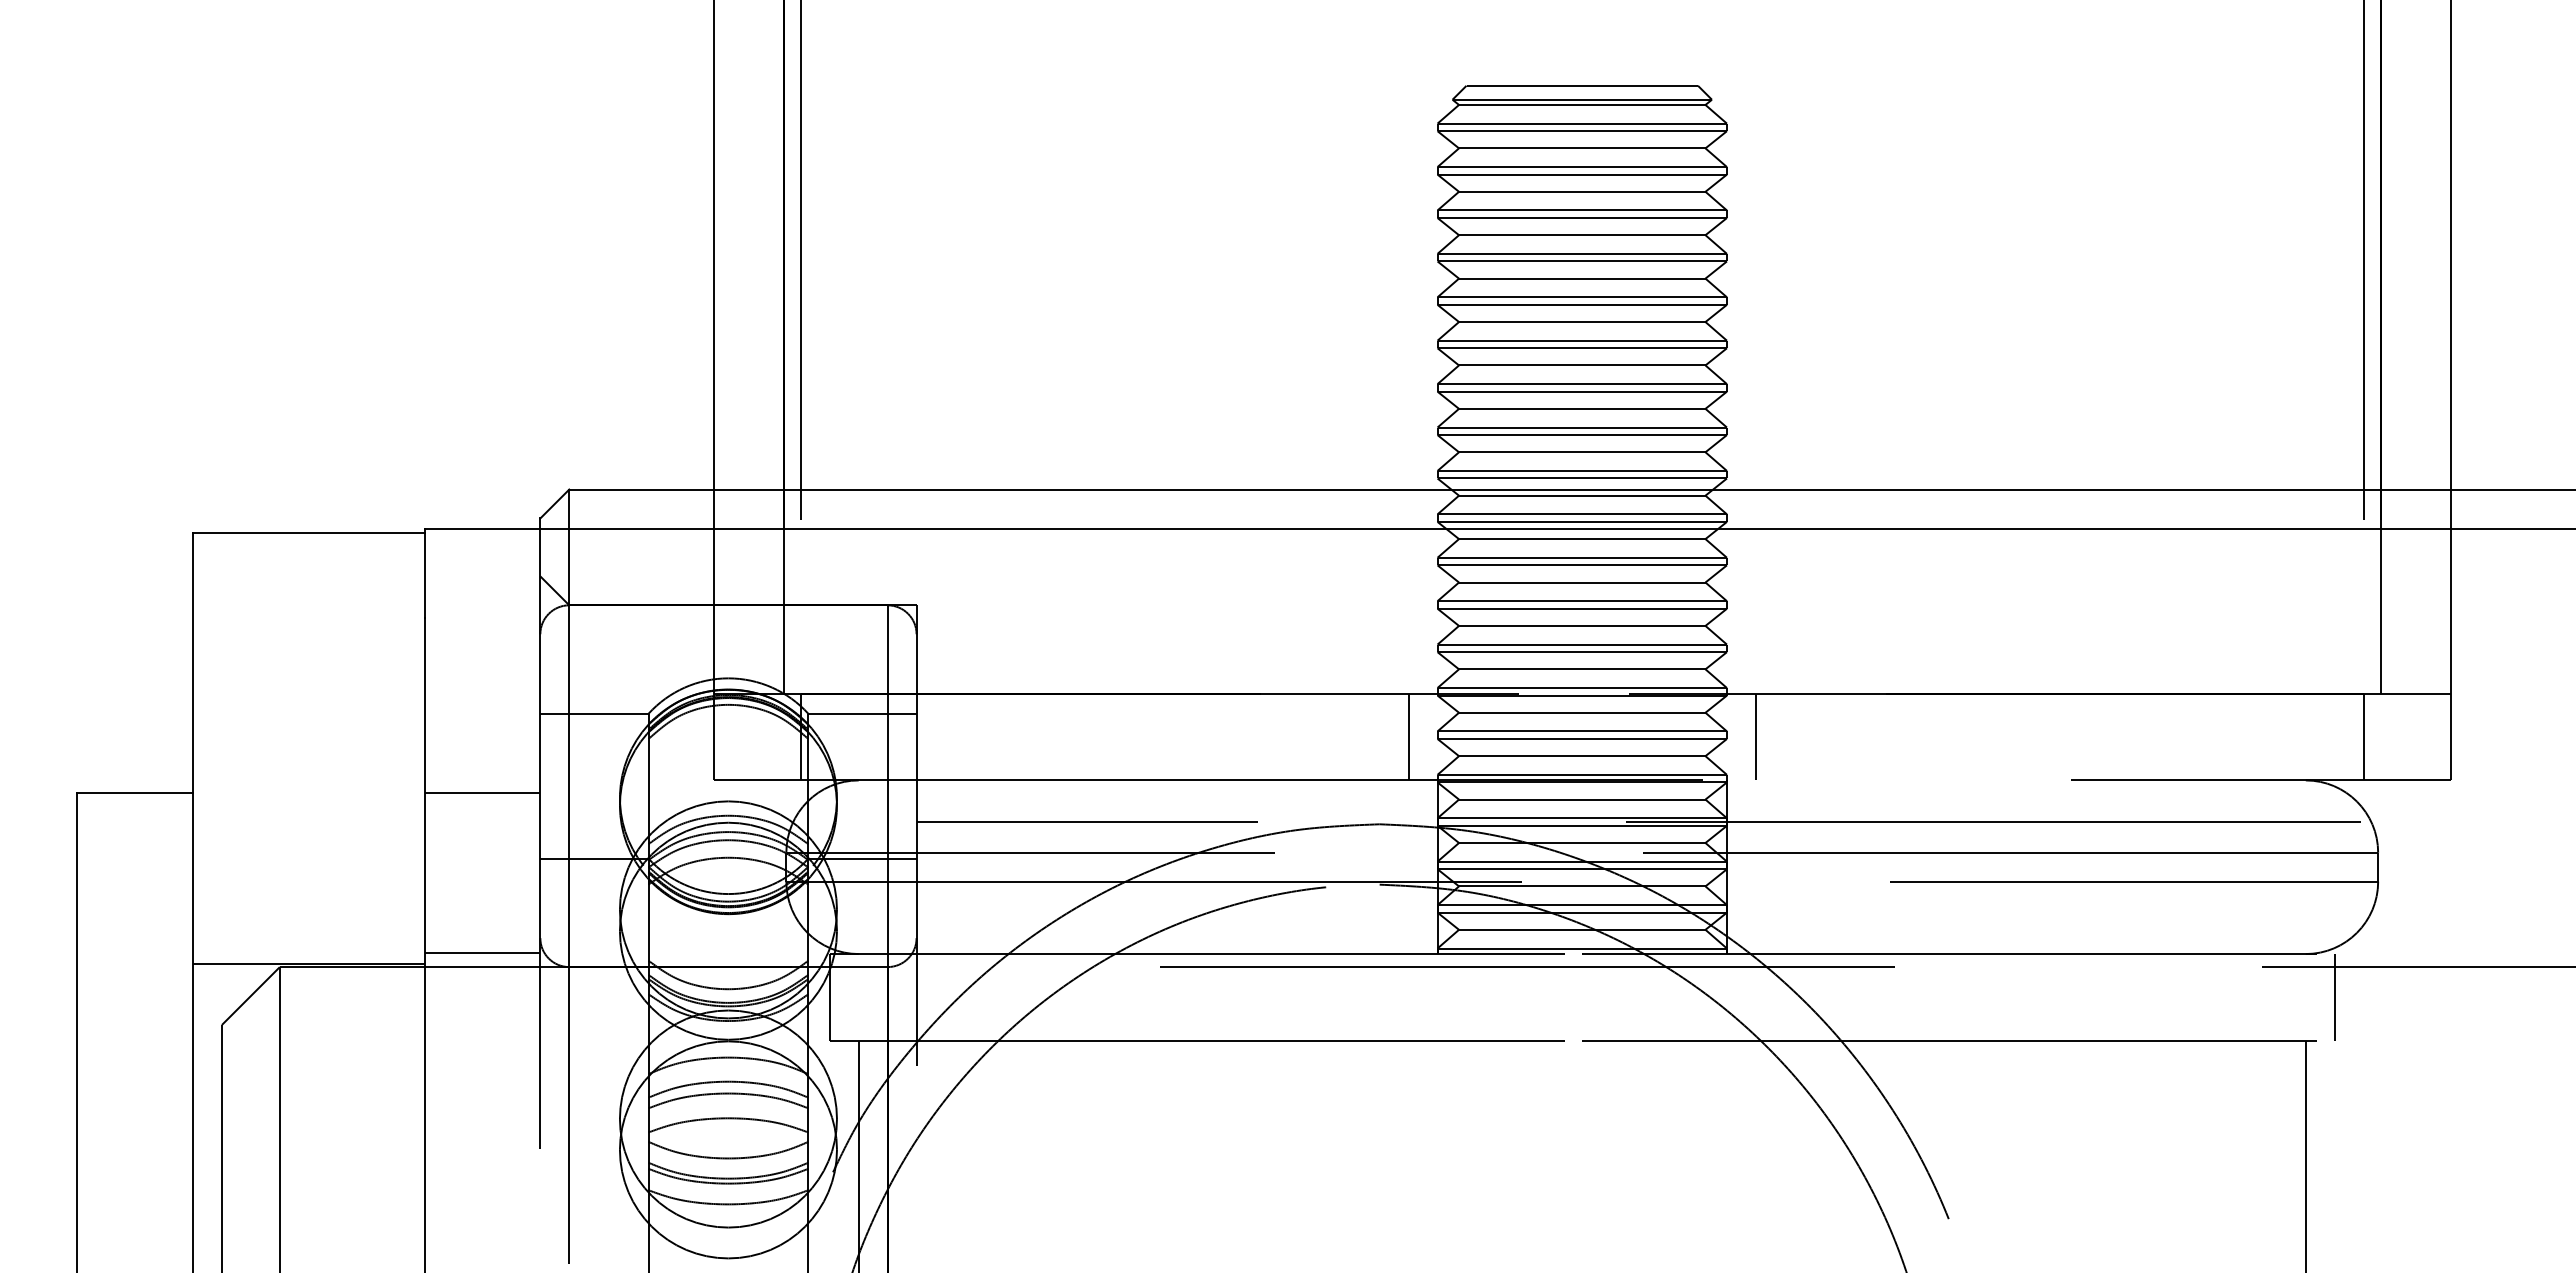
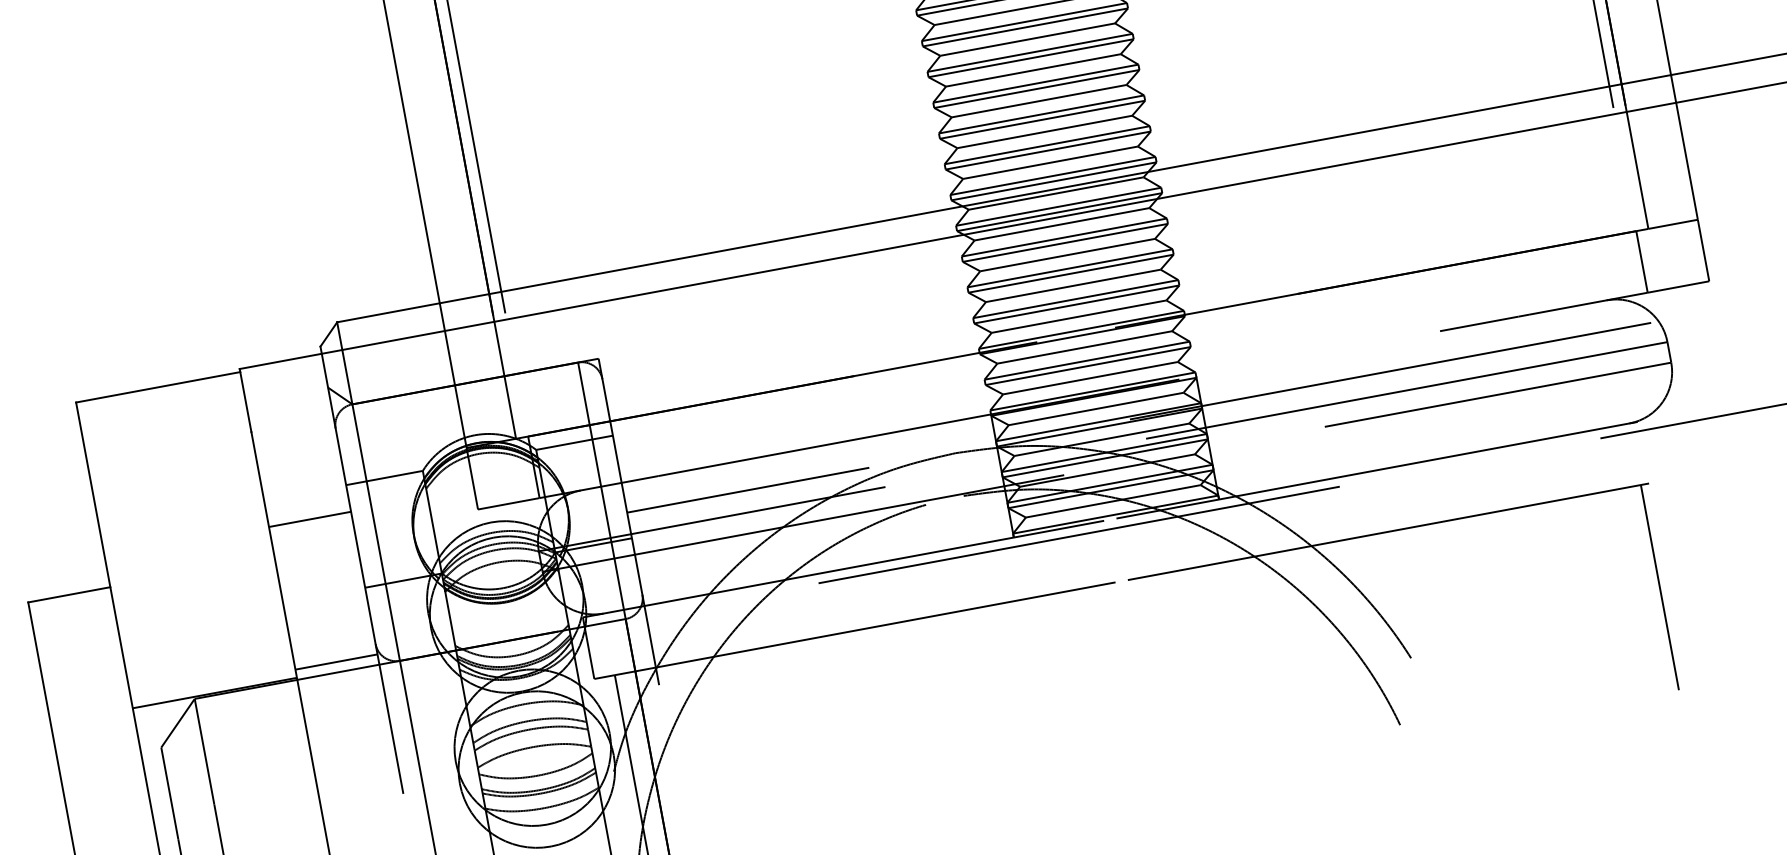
line: (1408, 736) -> (964, 387), removed
line: (1755, 736) -> (1210, 341), removed
line: (482, 793) -> (310, 519), moved
line: (2334, 997) -> (1655, 450), removed

